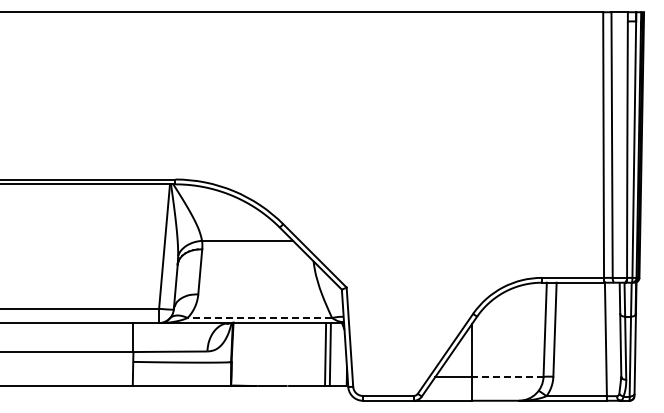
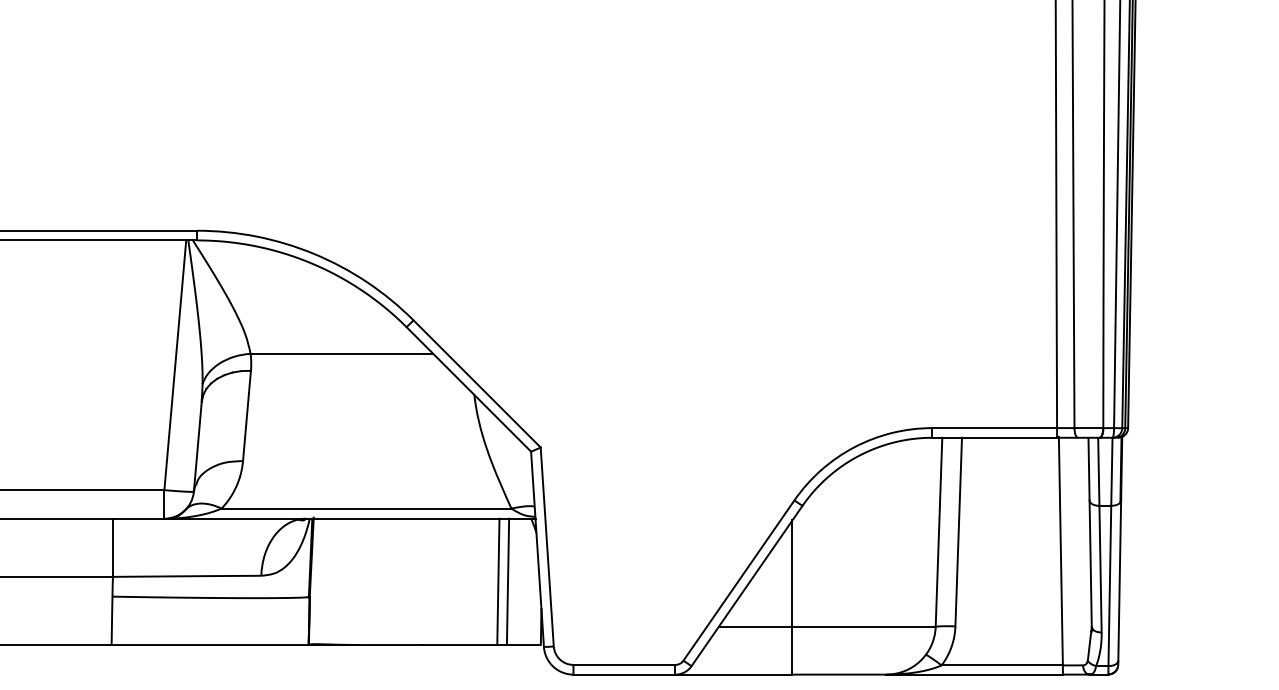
line: (259, 318) -> (365, 509), dashed -> solid
line: (507, 377) -> (863, 627), dashed -> solid

